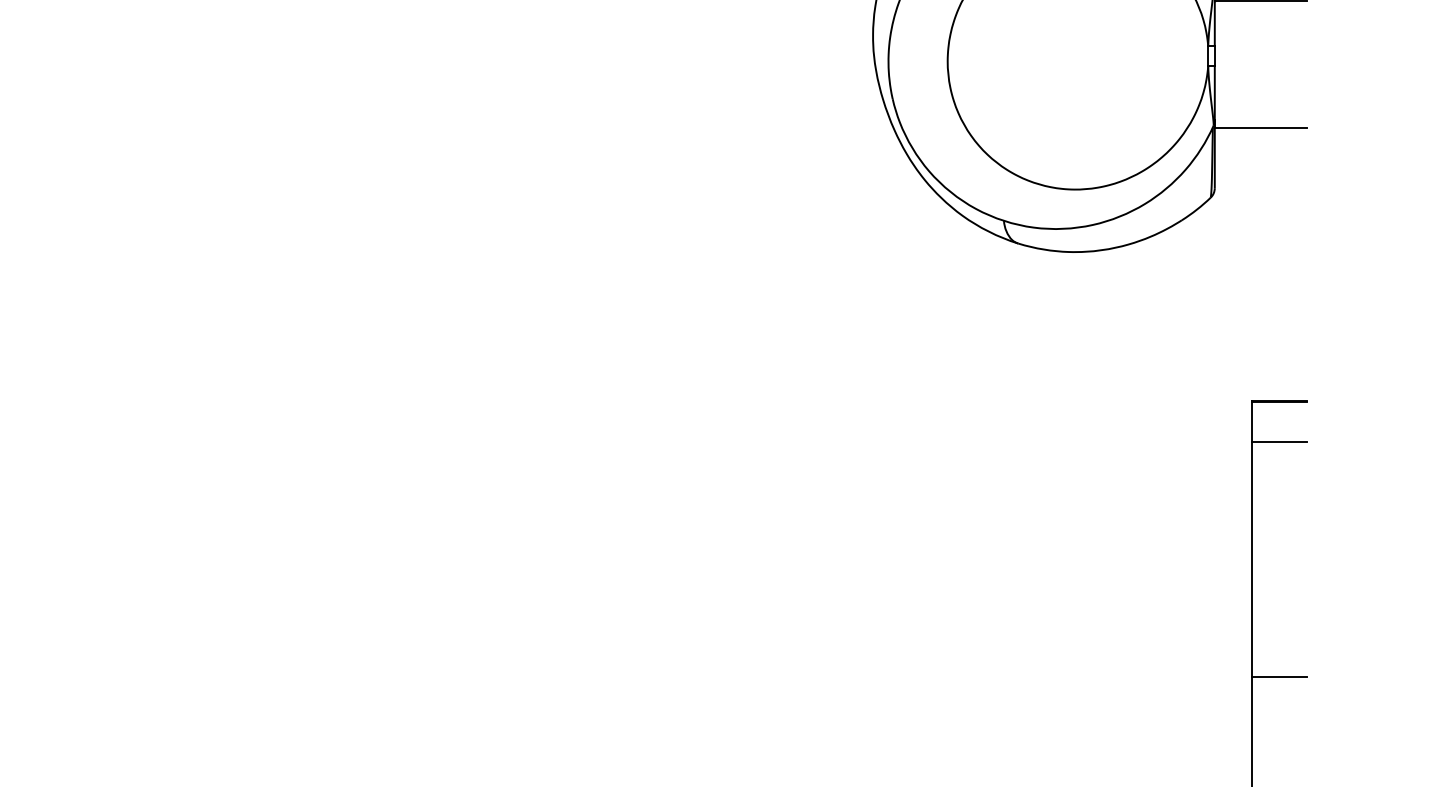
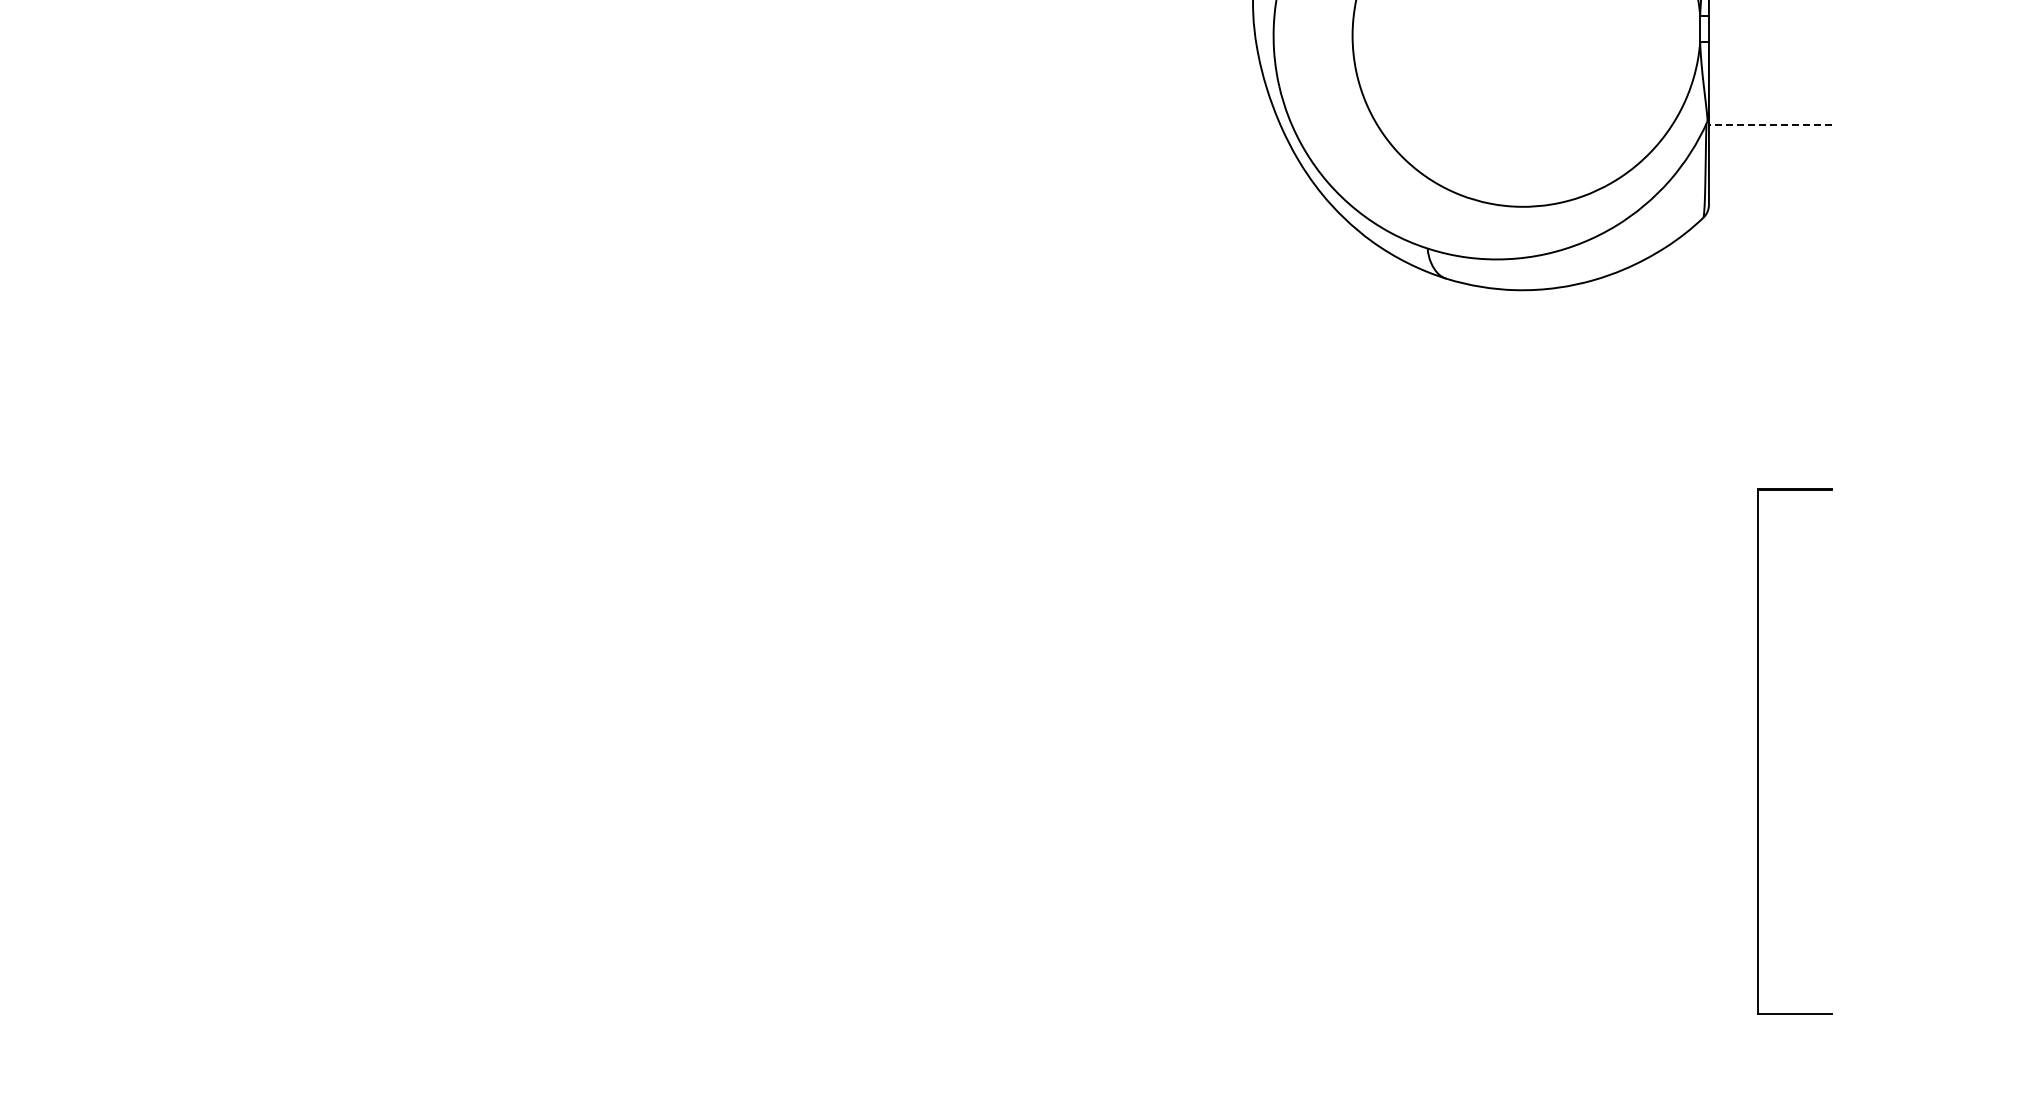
line: (1260, 128) -> (1769, 125), solid -> dashed
line: (1278, 442) -> (1794, 544), removed
line: (1278, 677) -> (1794, 857), removed

